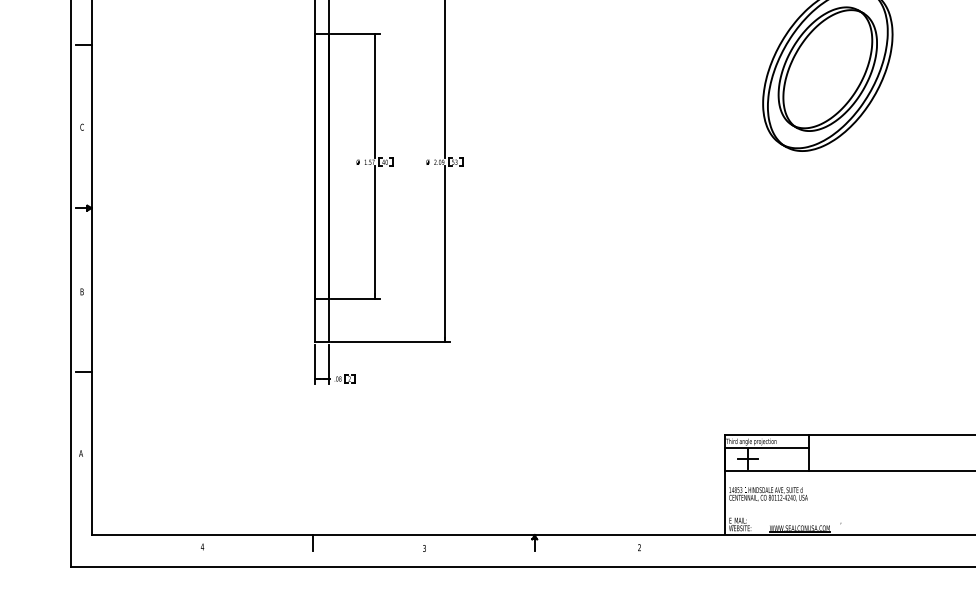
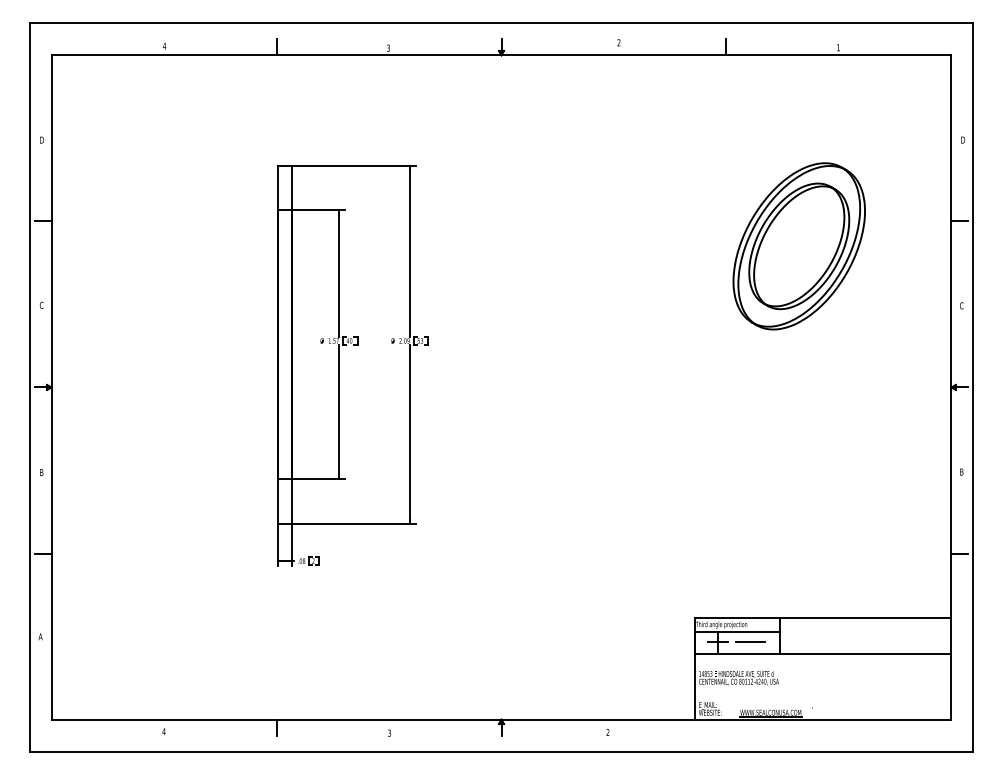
line: (779, 459) -> (750, 642), added

